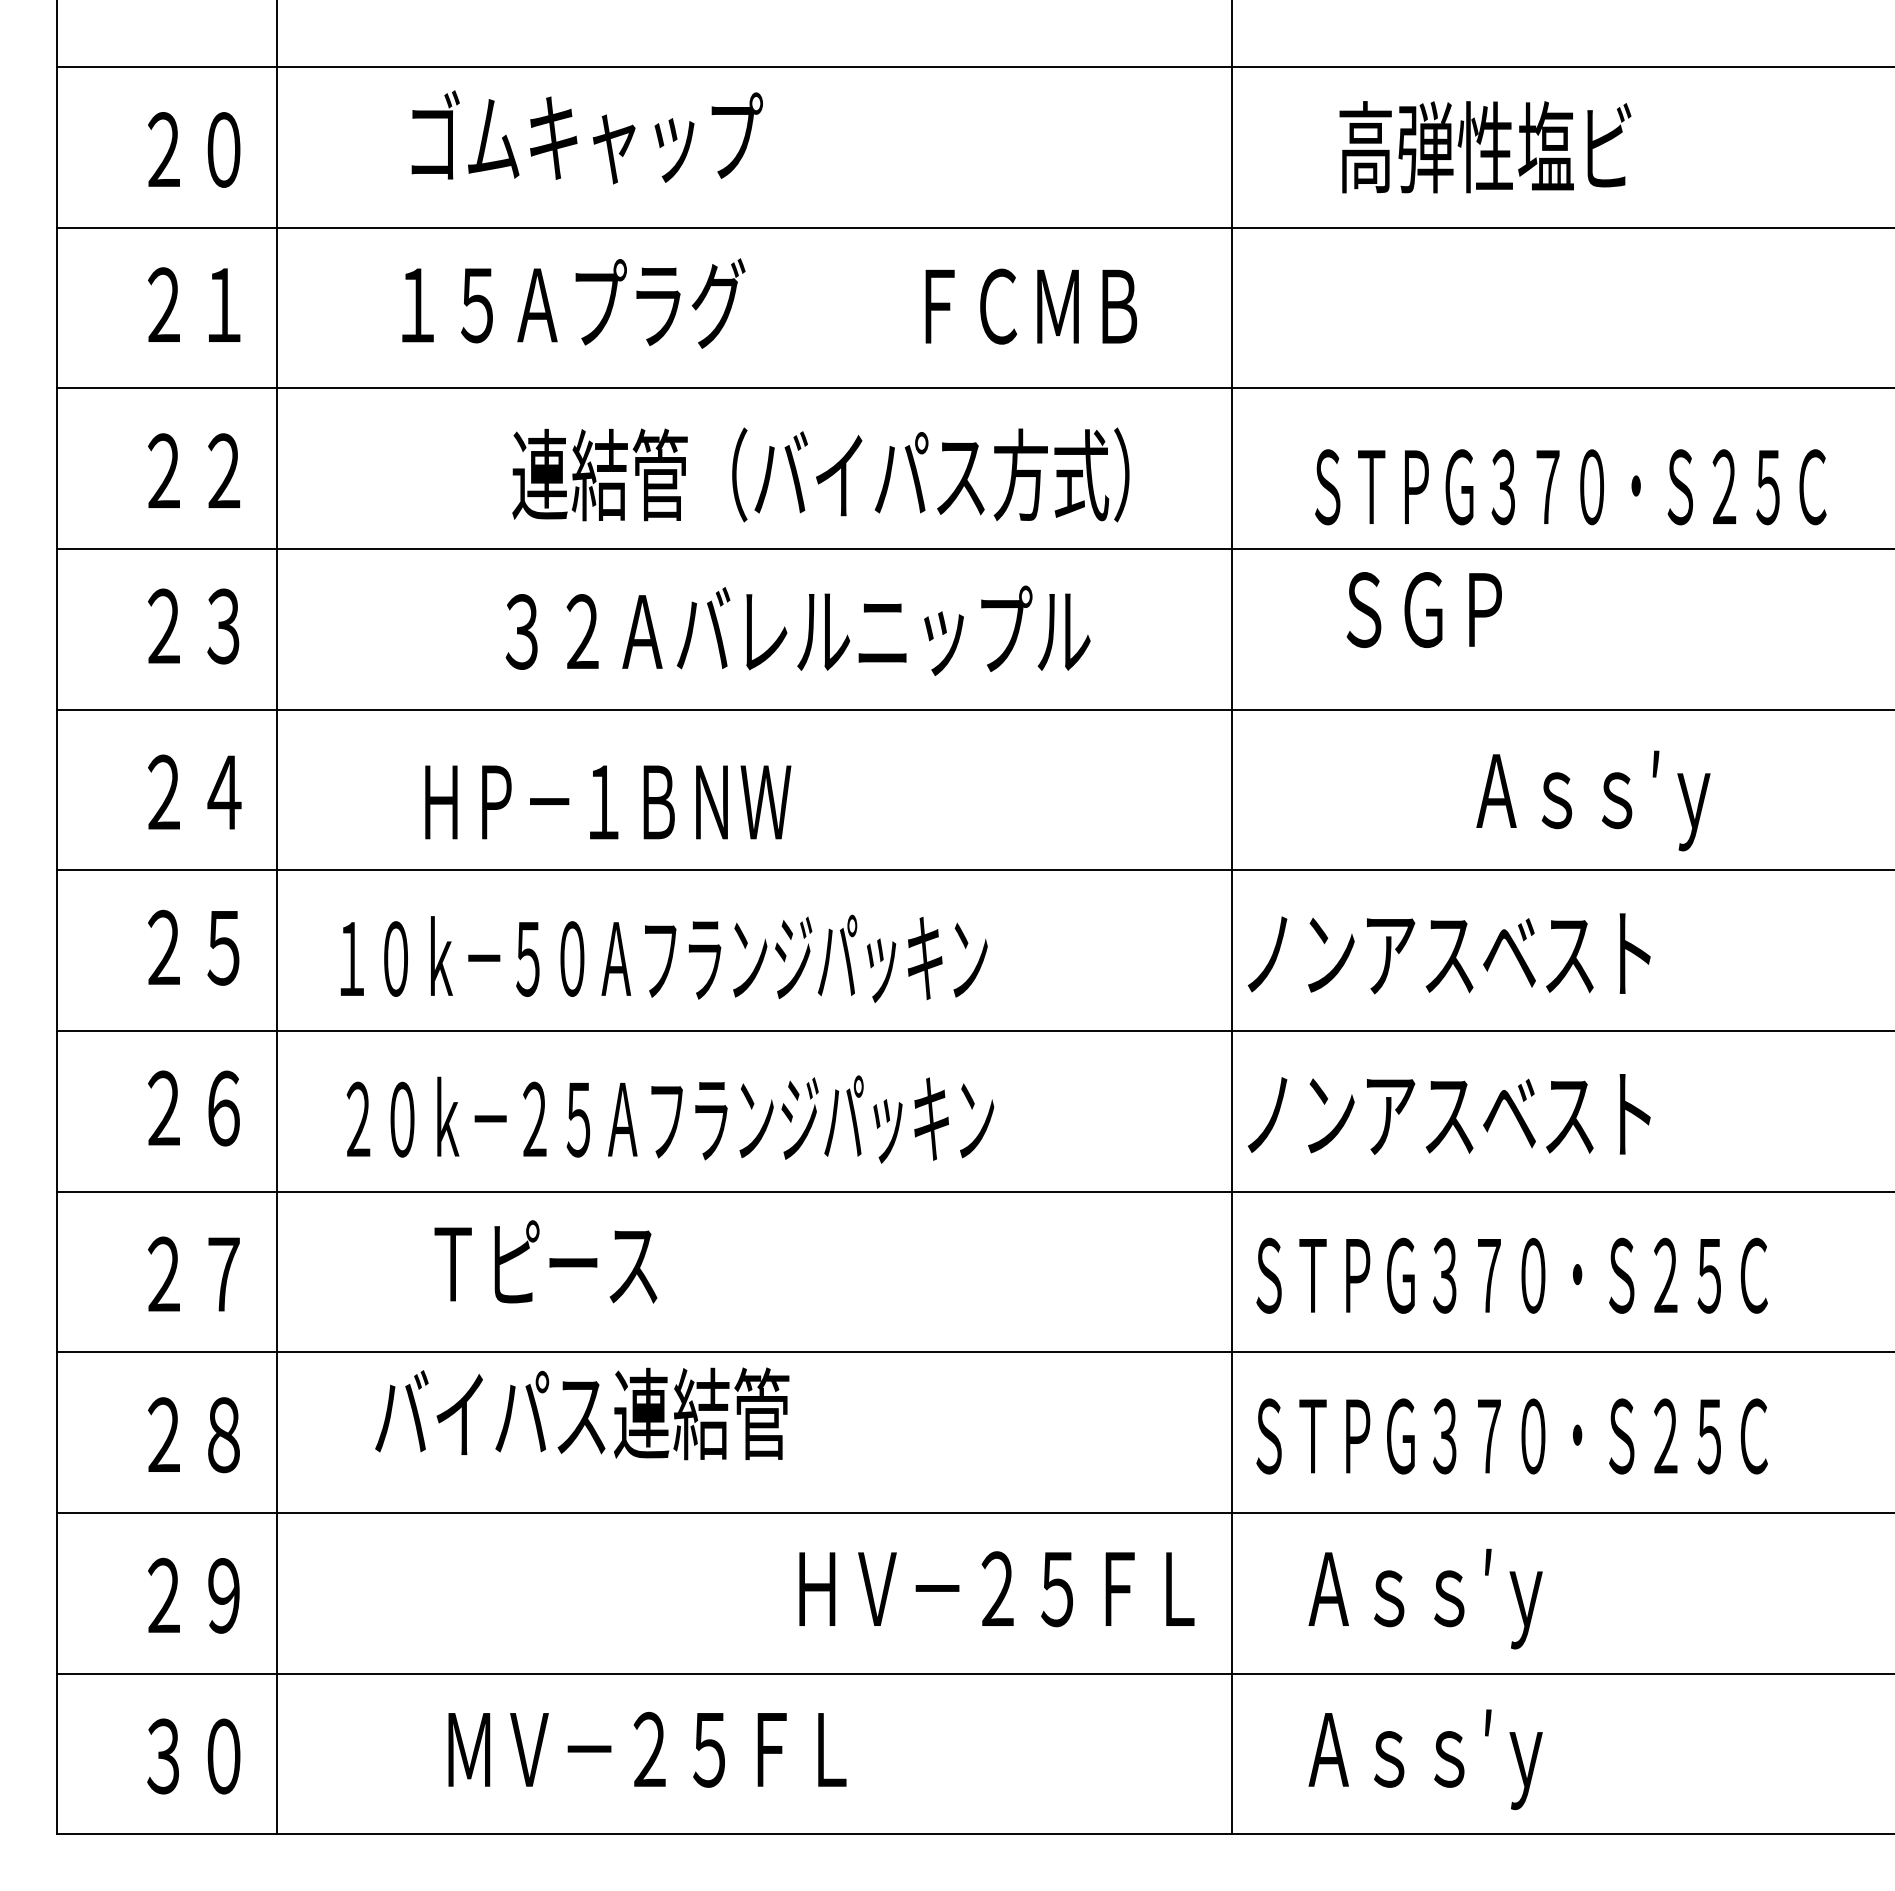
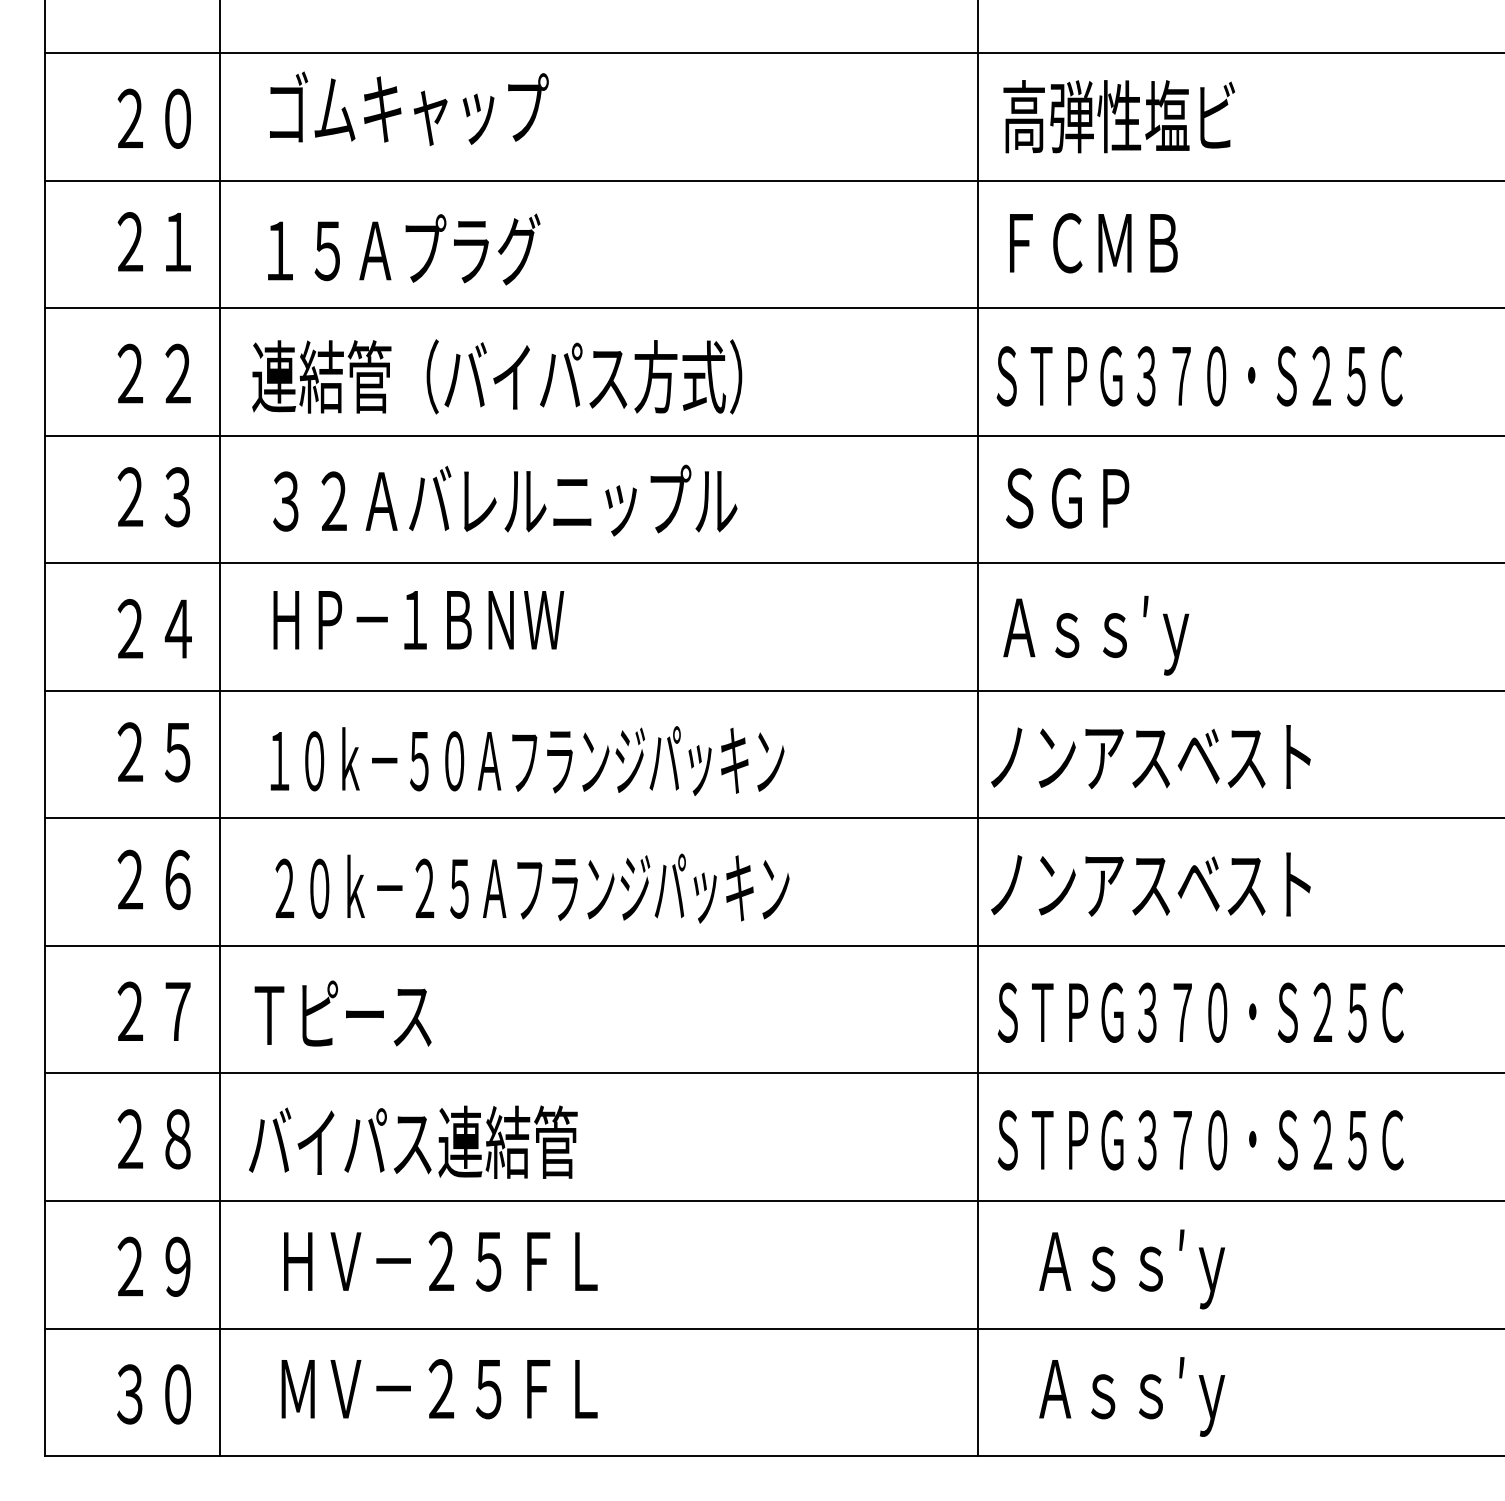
text: (586, 137) -> (408, 108), moved
text: (1485, 147) -> (1119, 116), moved
text: (573, 303) -> (403, 249), moved
text: (1031, 306) -> (1093, 243), moved
text: (820, 474) -> (496, 376), moved
text: (1570, 487) -> (1199, 376), moved
text: (1423, 609) -> (1066, 498), moved
text: (797, 630) -> (504, 500), moved
text: (1593, 800) -> (1096, 635), moved
text: (608, 802) -> (419, 620), moved
text: (545, 1261) -> (342, 1013), moved
text: (582, 1413) -> (413, 1141), moved
text: (996, 1589) -> (440, 1261), moved
text: (647, 1749) -> (439, 1388), moved

